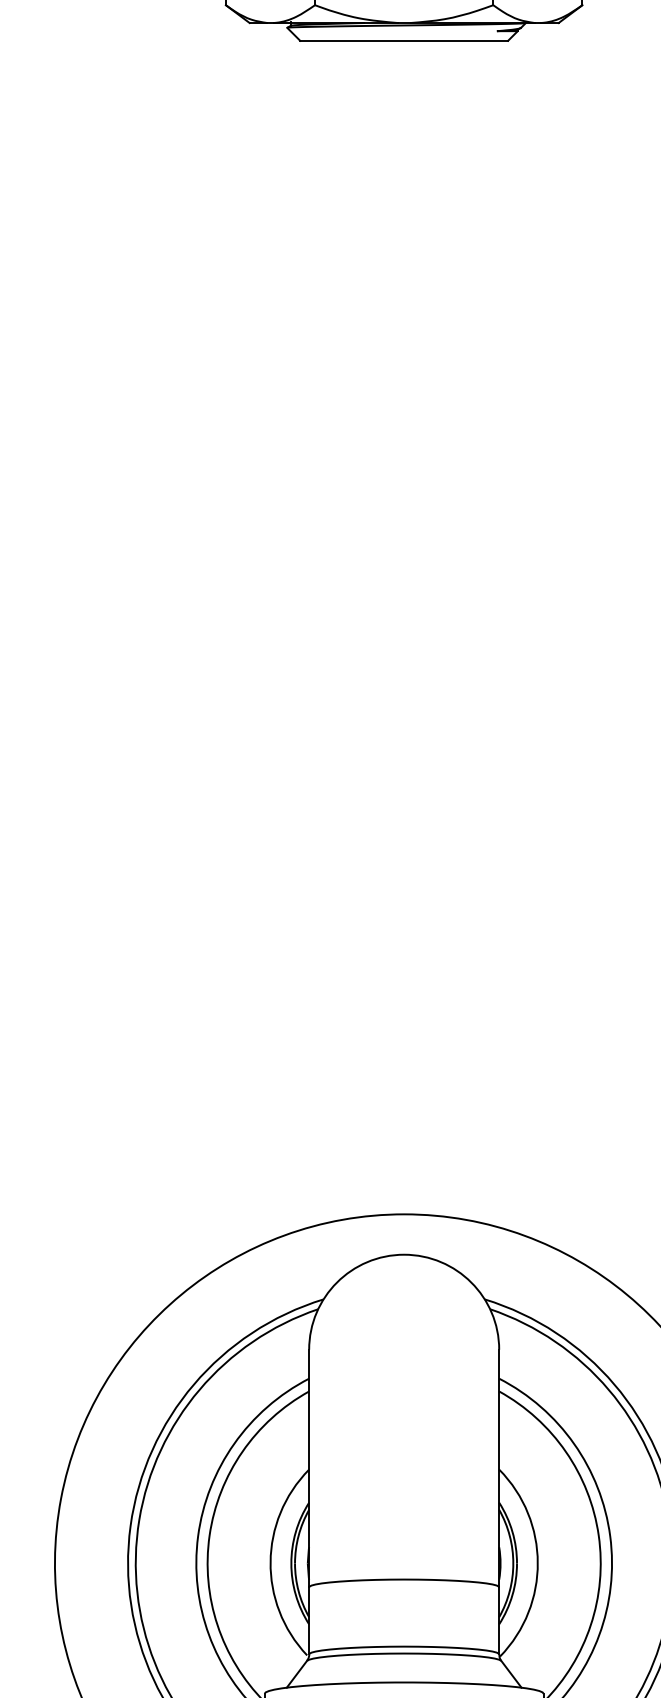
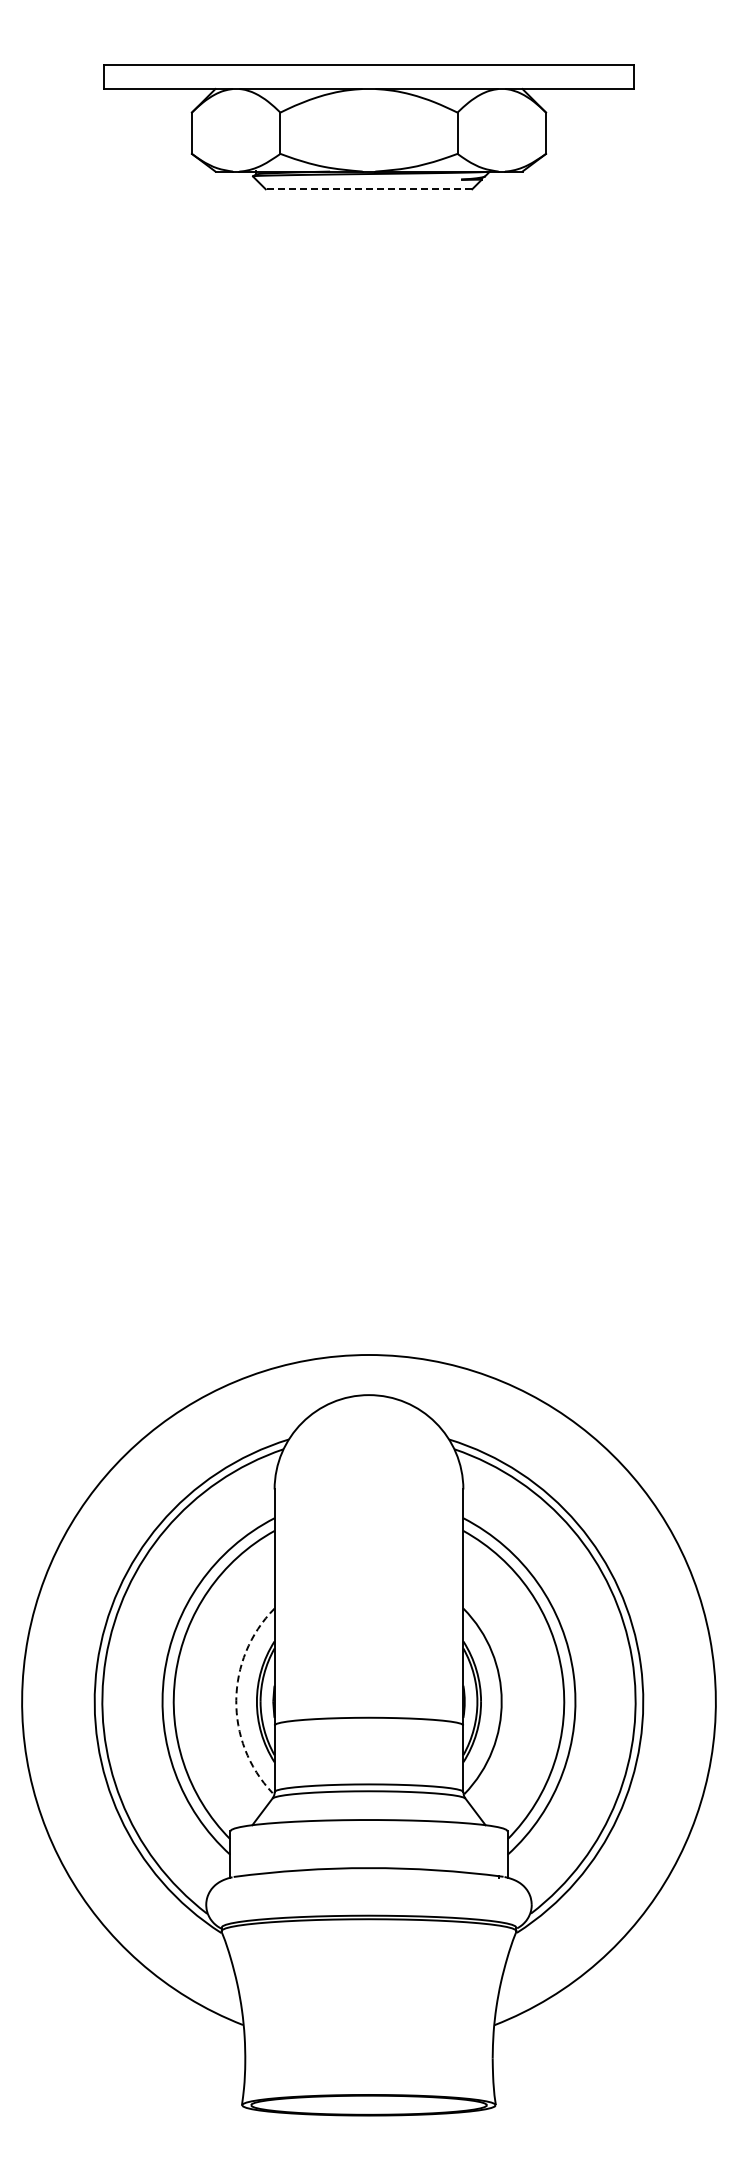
line: (403, 41) -> (368, 189), solid -> dashed
arc: (270, 1562) -> (236, 1700), solid -> dashed

